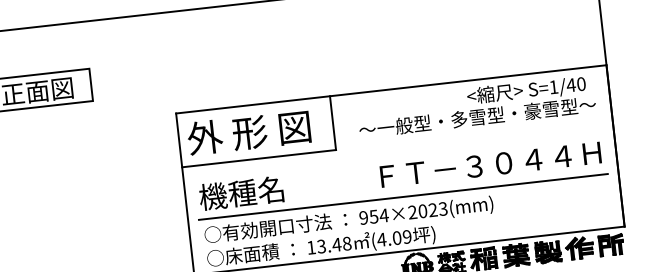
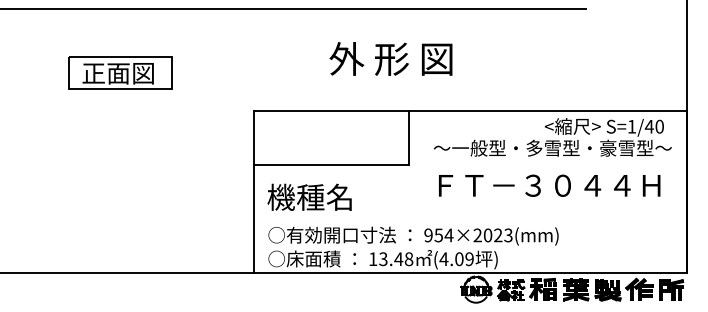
text: (248, 132) -> (390, 58), moved
text: (490, 164) -> (549, 185), moved
line: (402, 197) -> (469, 219), removed

